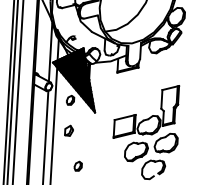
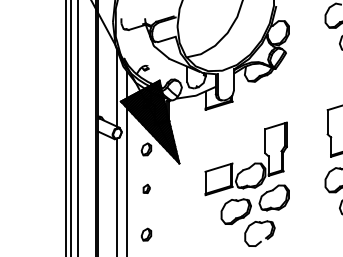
part: (68, 130) -> (146, 188), size x0.62
part: (78, 166) -> (146, 234), moved

